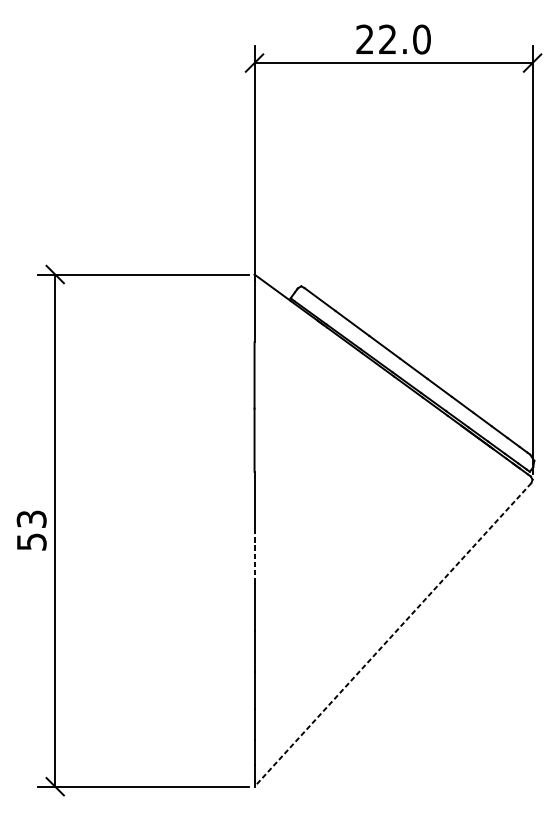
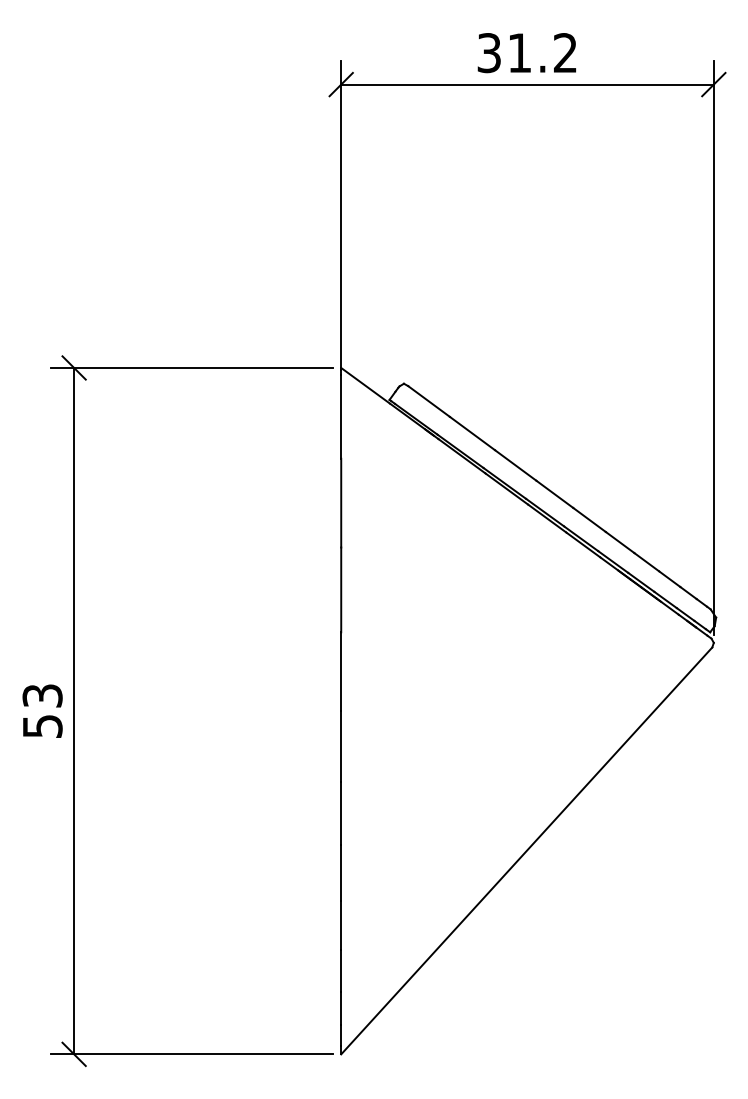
text: (393, 39) -> (527, 53), 22.0 -> 31.2
line: (254, 557) -> (341, 746), dashed -> solid
line: (392, 635) -> (526, 851), dashed -> solid

